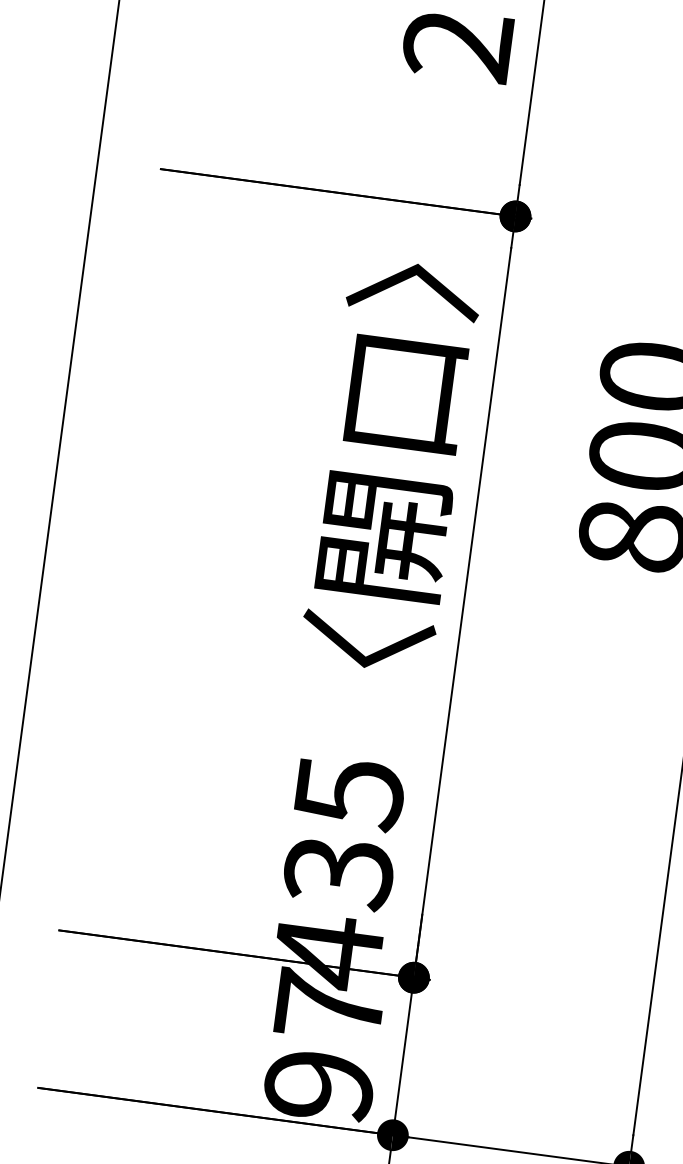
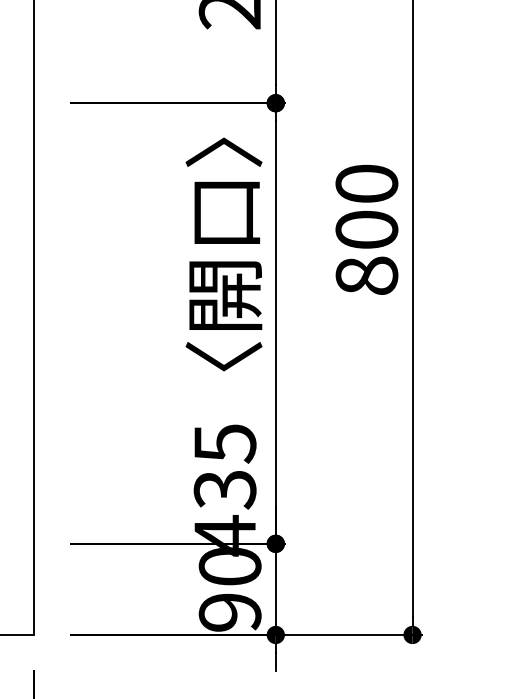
text: (328, 1006) -> (229, 566), 97 -> 90

